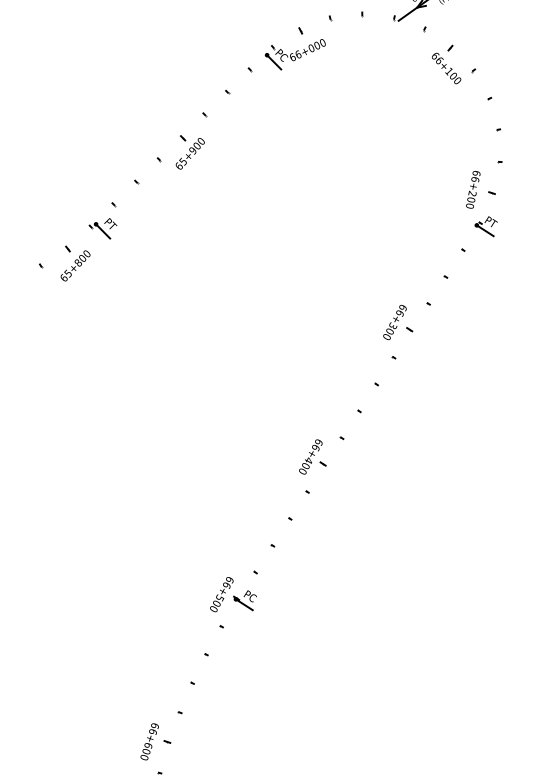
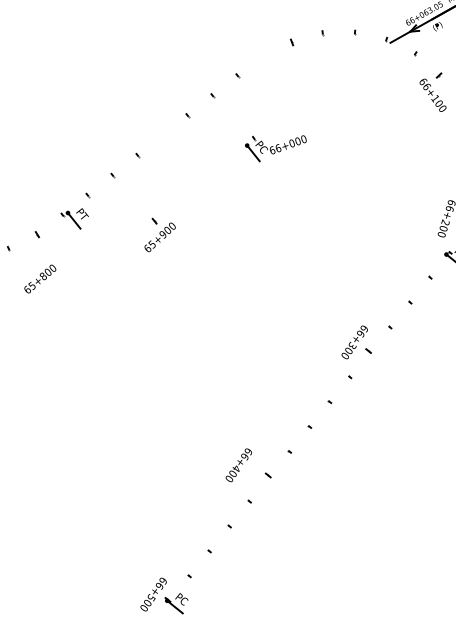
part: (294, 54) -> (274, 147), moved
part: (189, 152) -> (159, 236), moved
text: (75, 265) -> (40, 278), moved
text: (310, 456) -> (238, 464), moved

